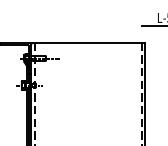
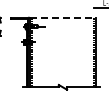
line: (89, 42) -> (63, 17), solid -> dashed

